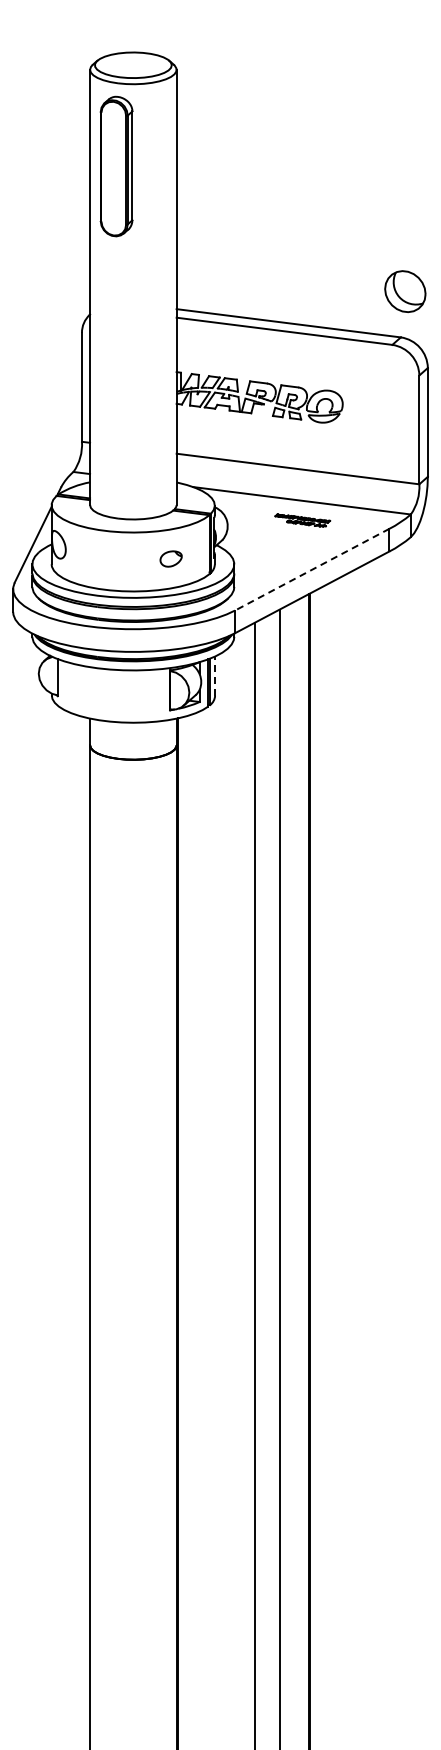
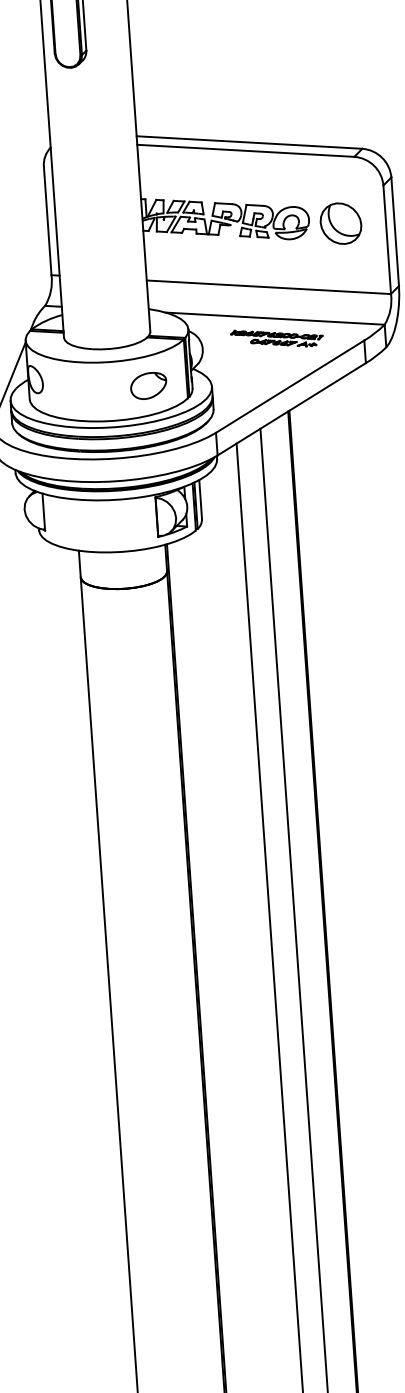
part: (405, 291) -> (341, 223), moved
part: (302, 520) -> (276, 338), size x1.67
part: (170, 558) -> (147, 385), size x1.67
line: (311, 569) -> (289, 386), dashed -> solid
line: (215, 676) -> (201, 500), dashed -> solid

